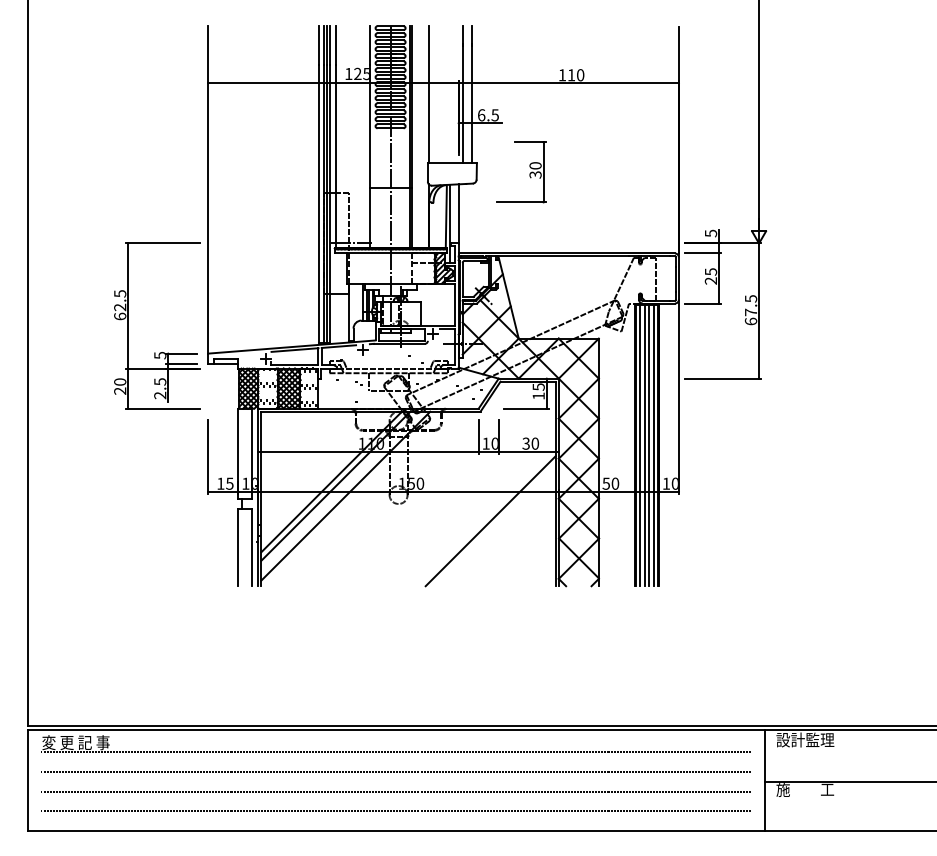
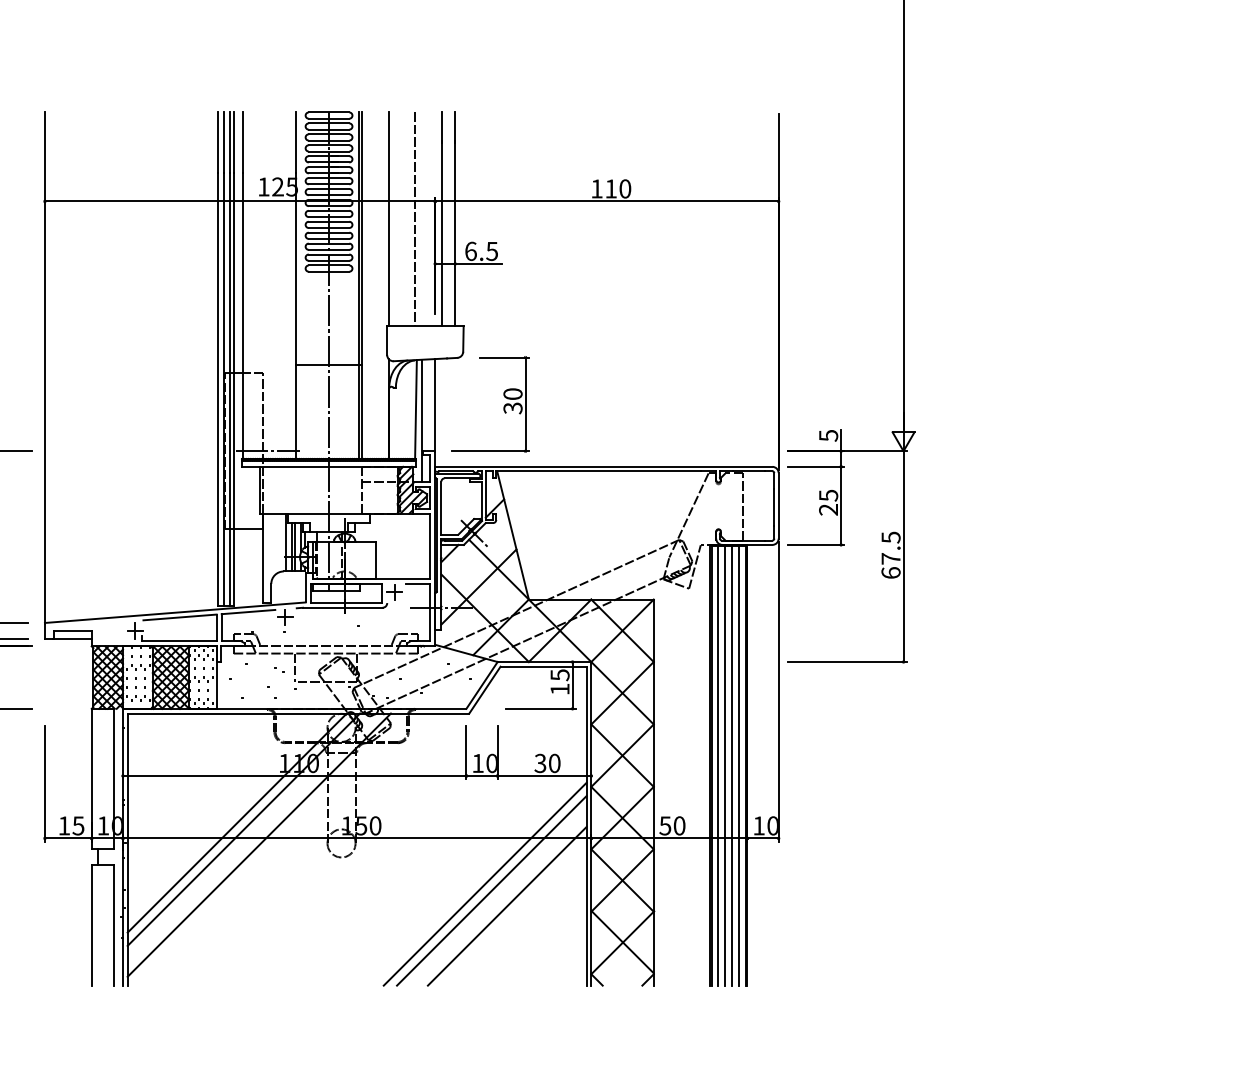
line: (445, 94) -> (414, 218), added
part: (529, 173) -> (503, 406), moved
line: (494, 525) -> (491, 890), added
line: (504, 535) -> (506, 906), added

